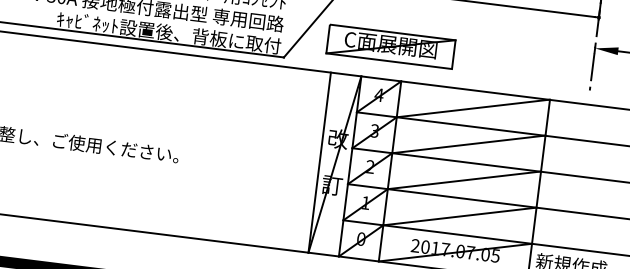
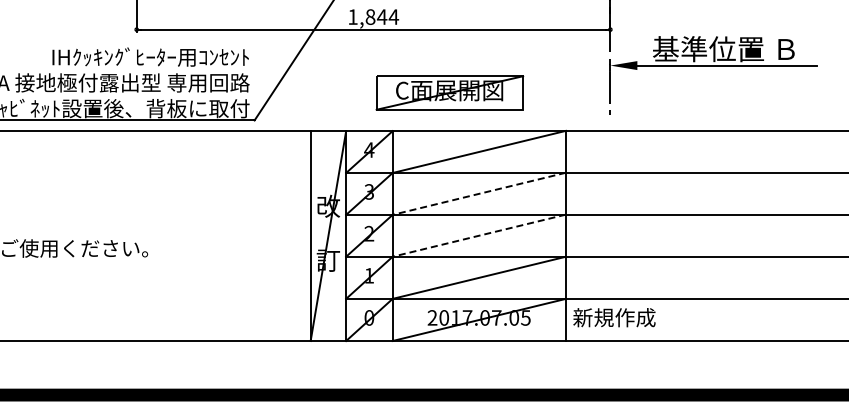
part: (390, 46) -> (449, 92), moved
line: (468, 144) -> (478, 193), solid -> dashed
line: (463, 180) -> (478, 235), solid -> dashed

